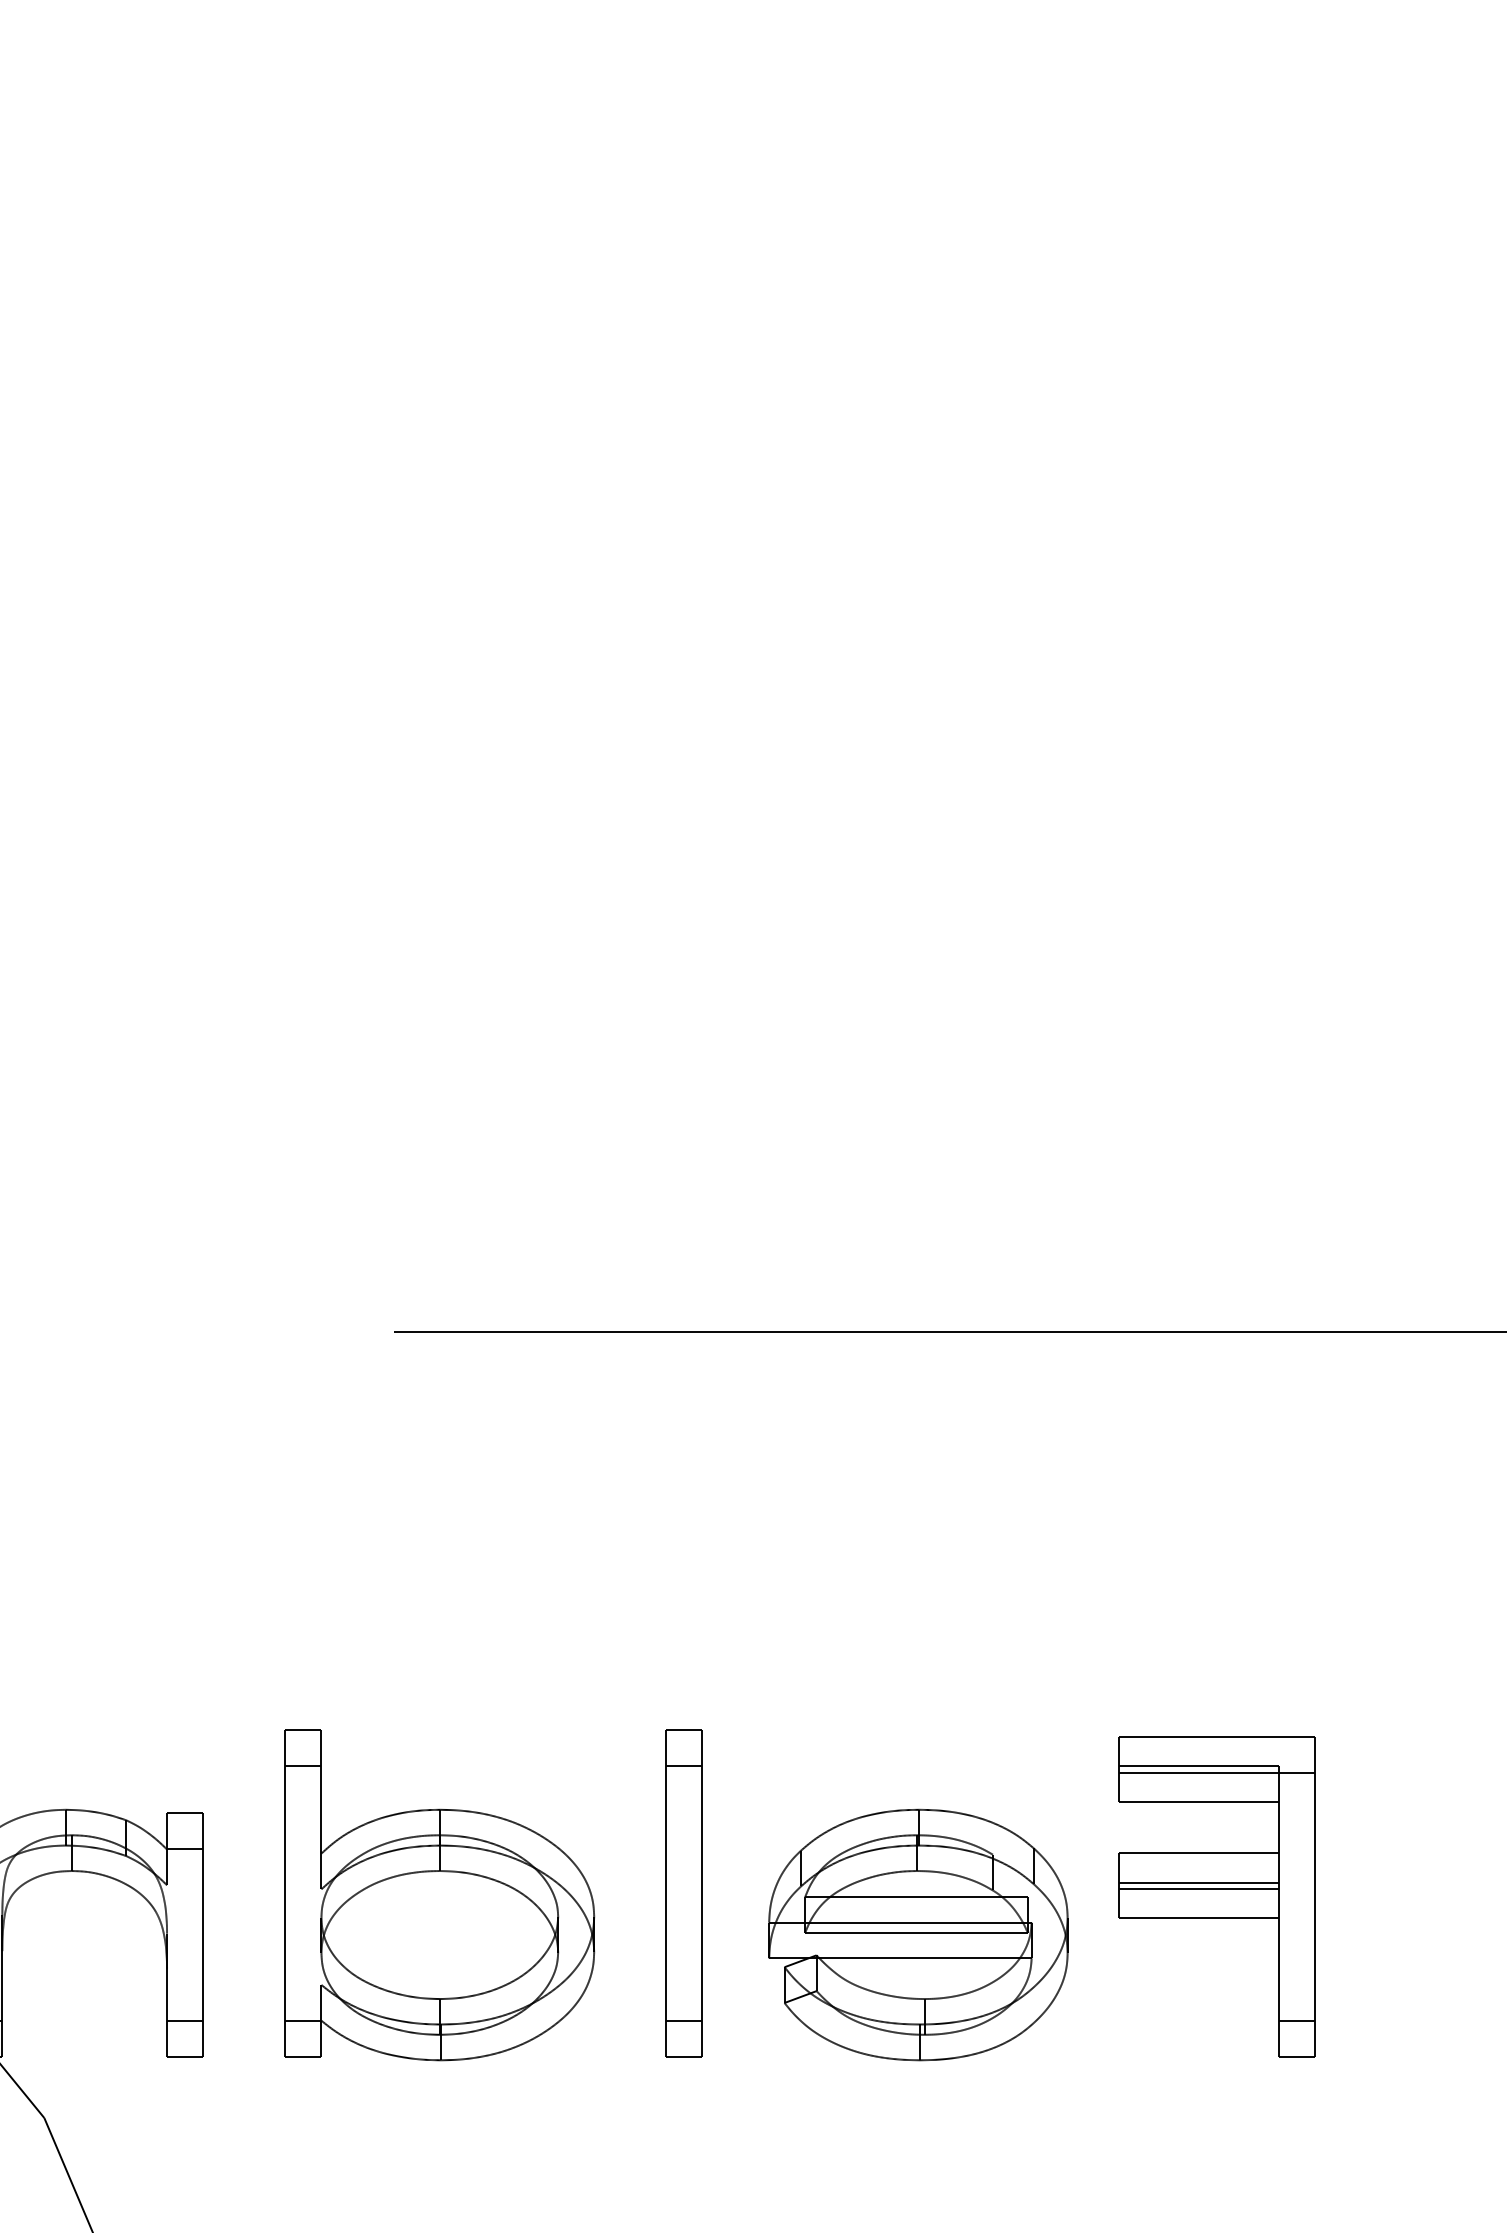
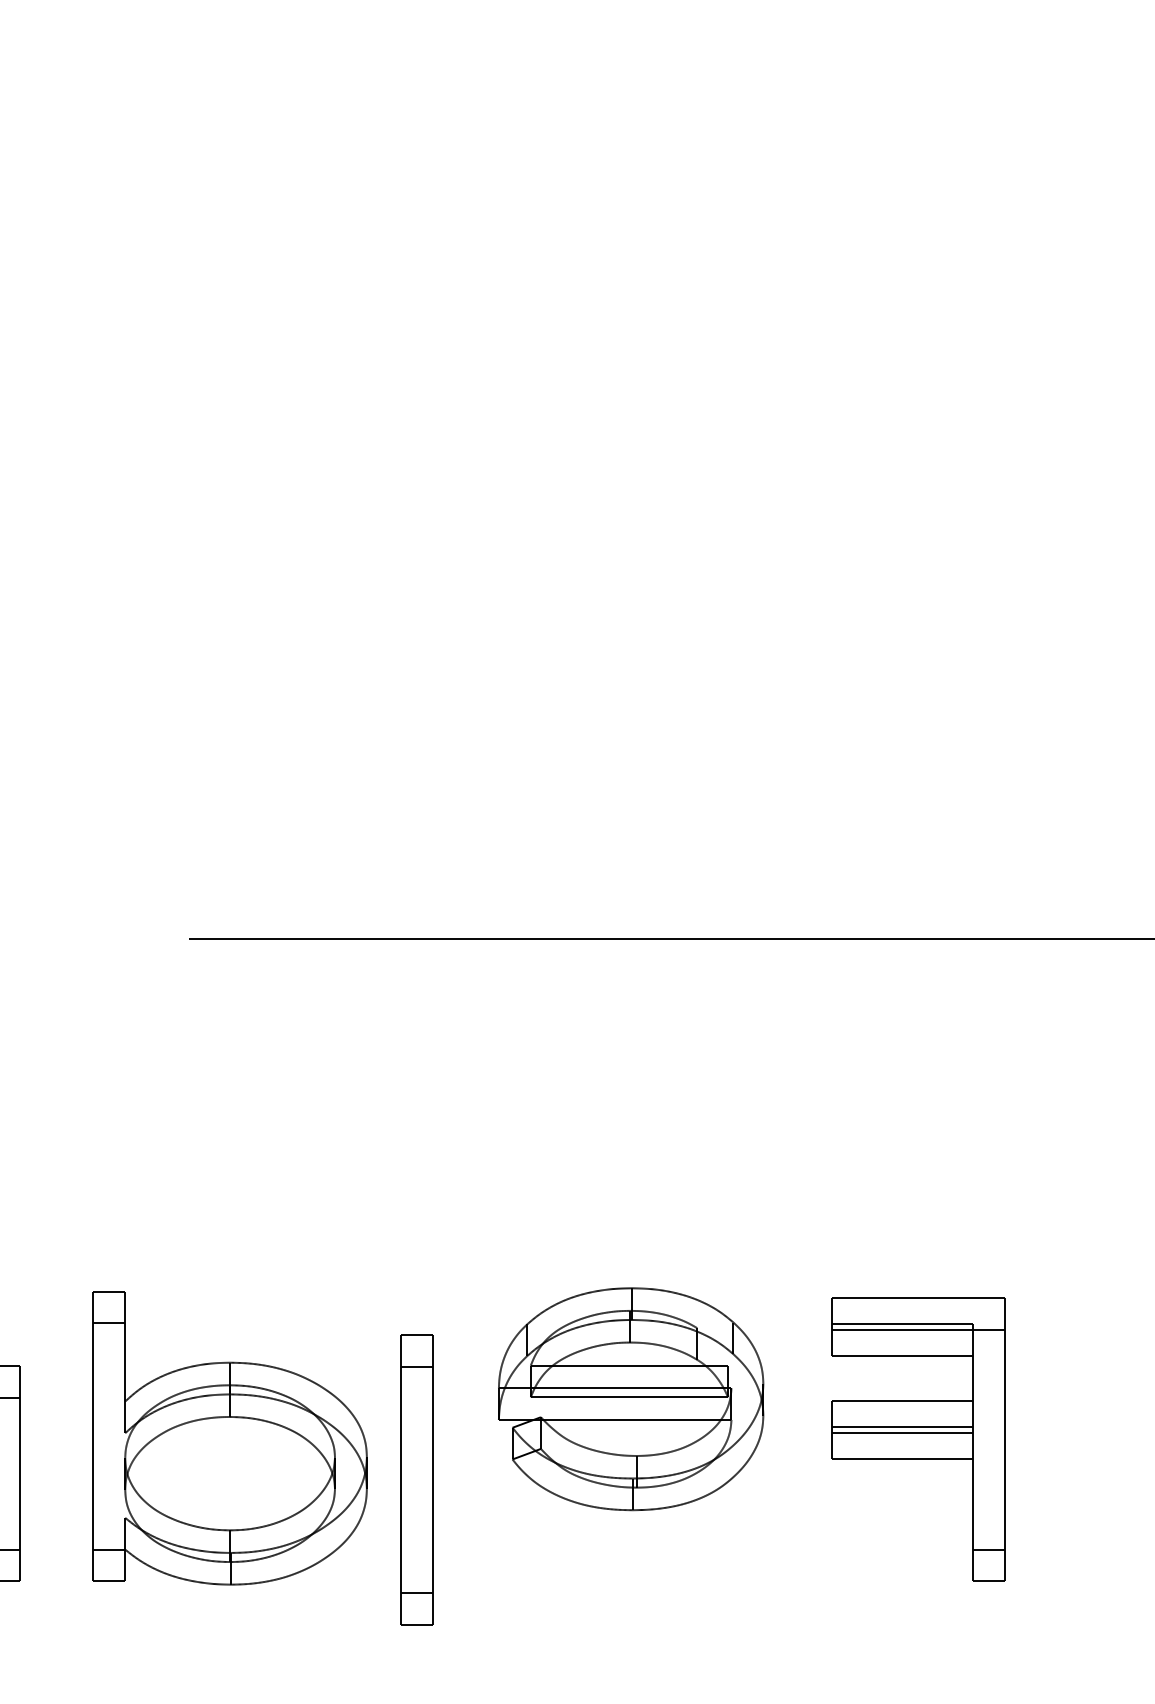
part: (683, 1893) -> (415, 1480), moved
part: (918, 1934) -> (631, 1398), moved

